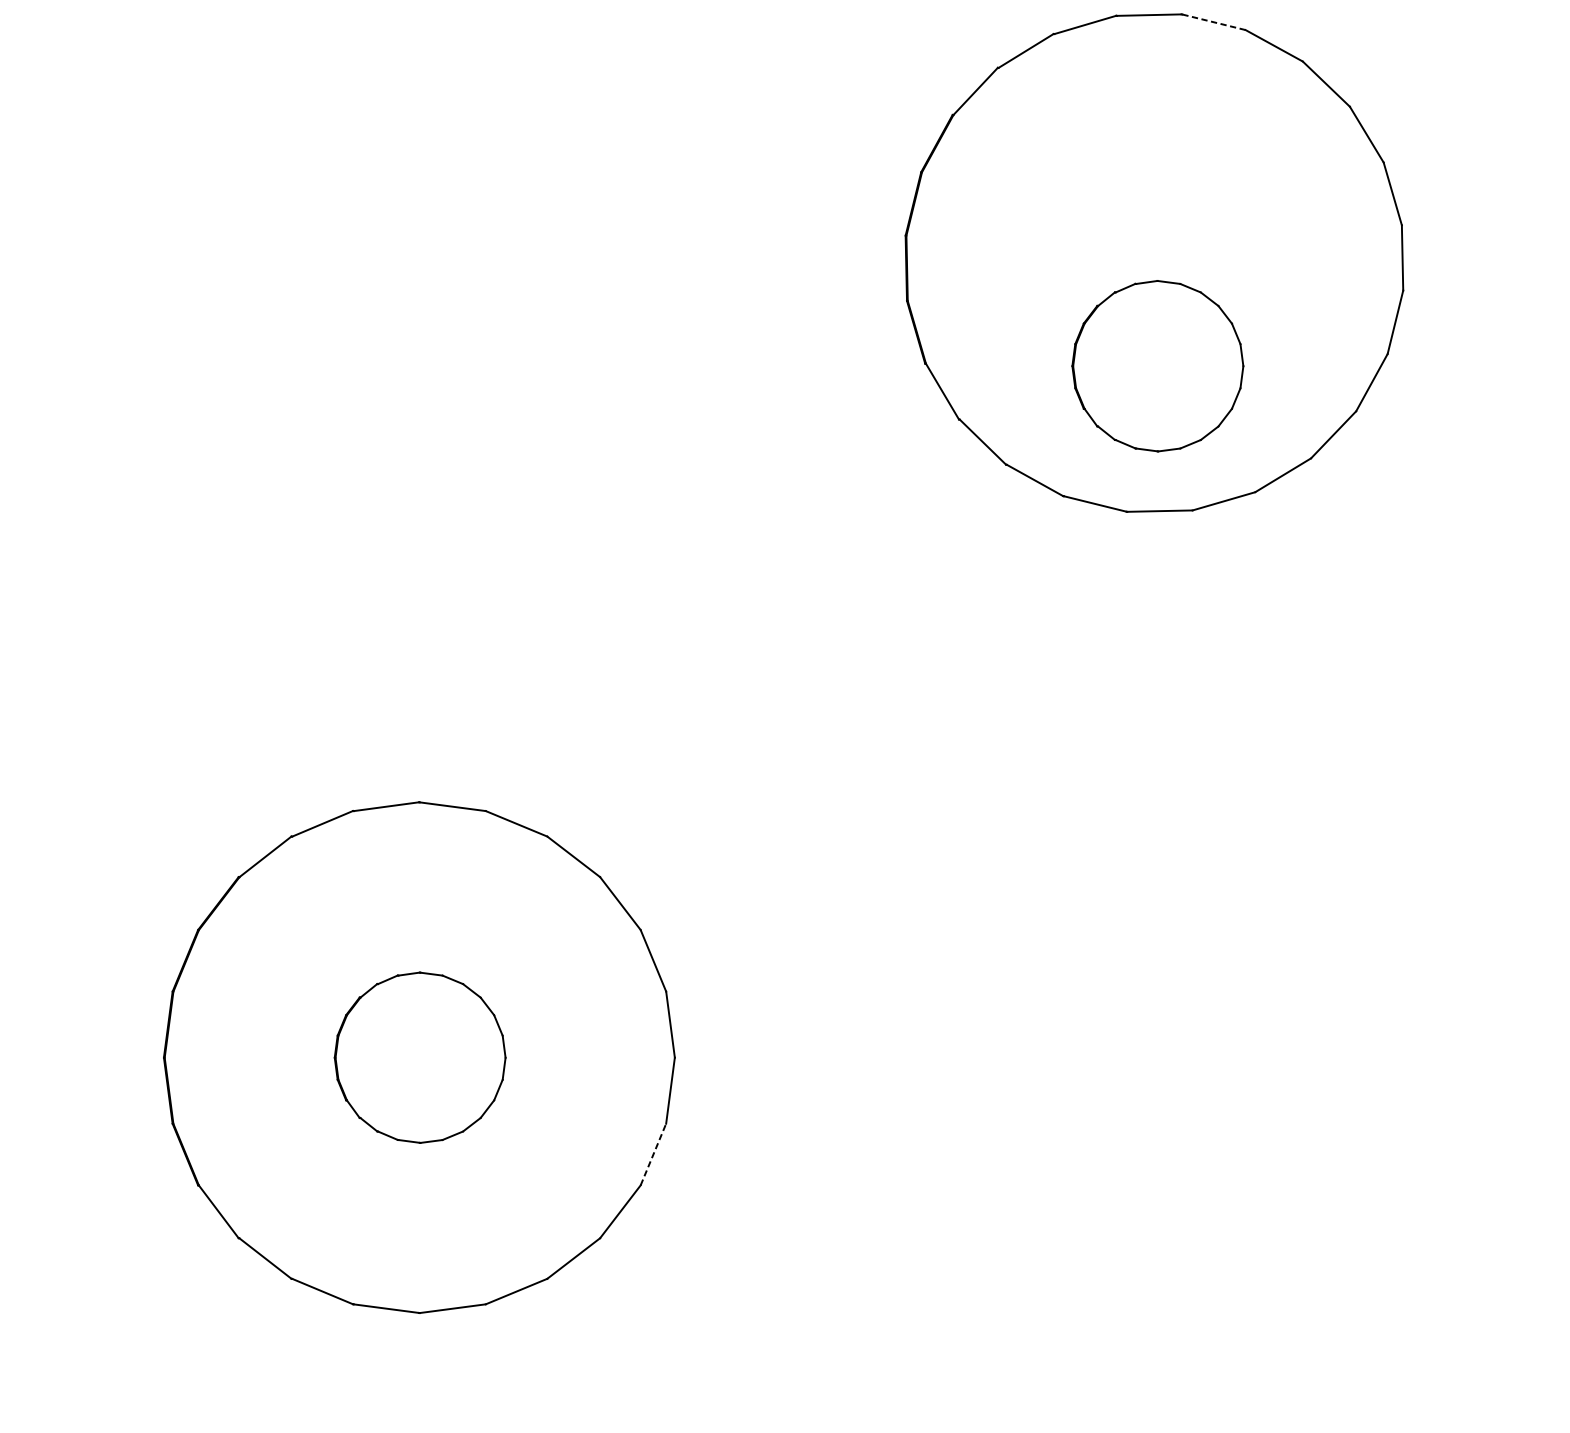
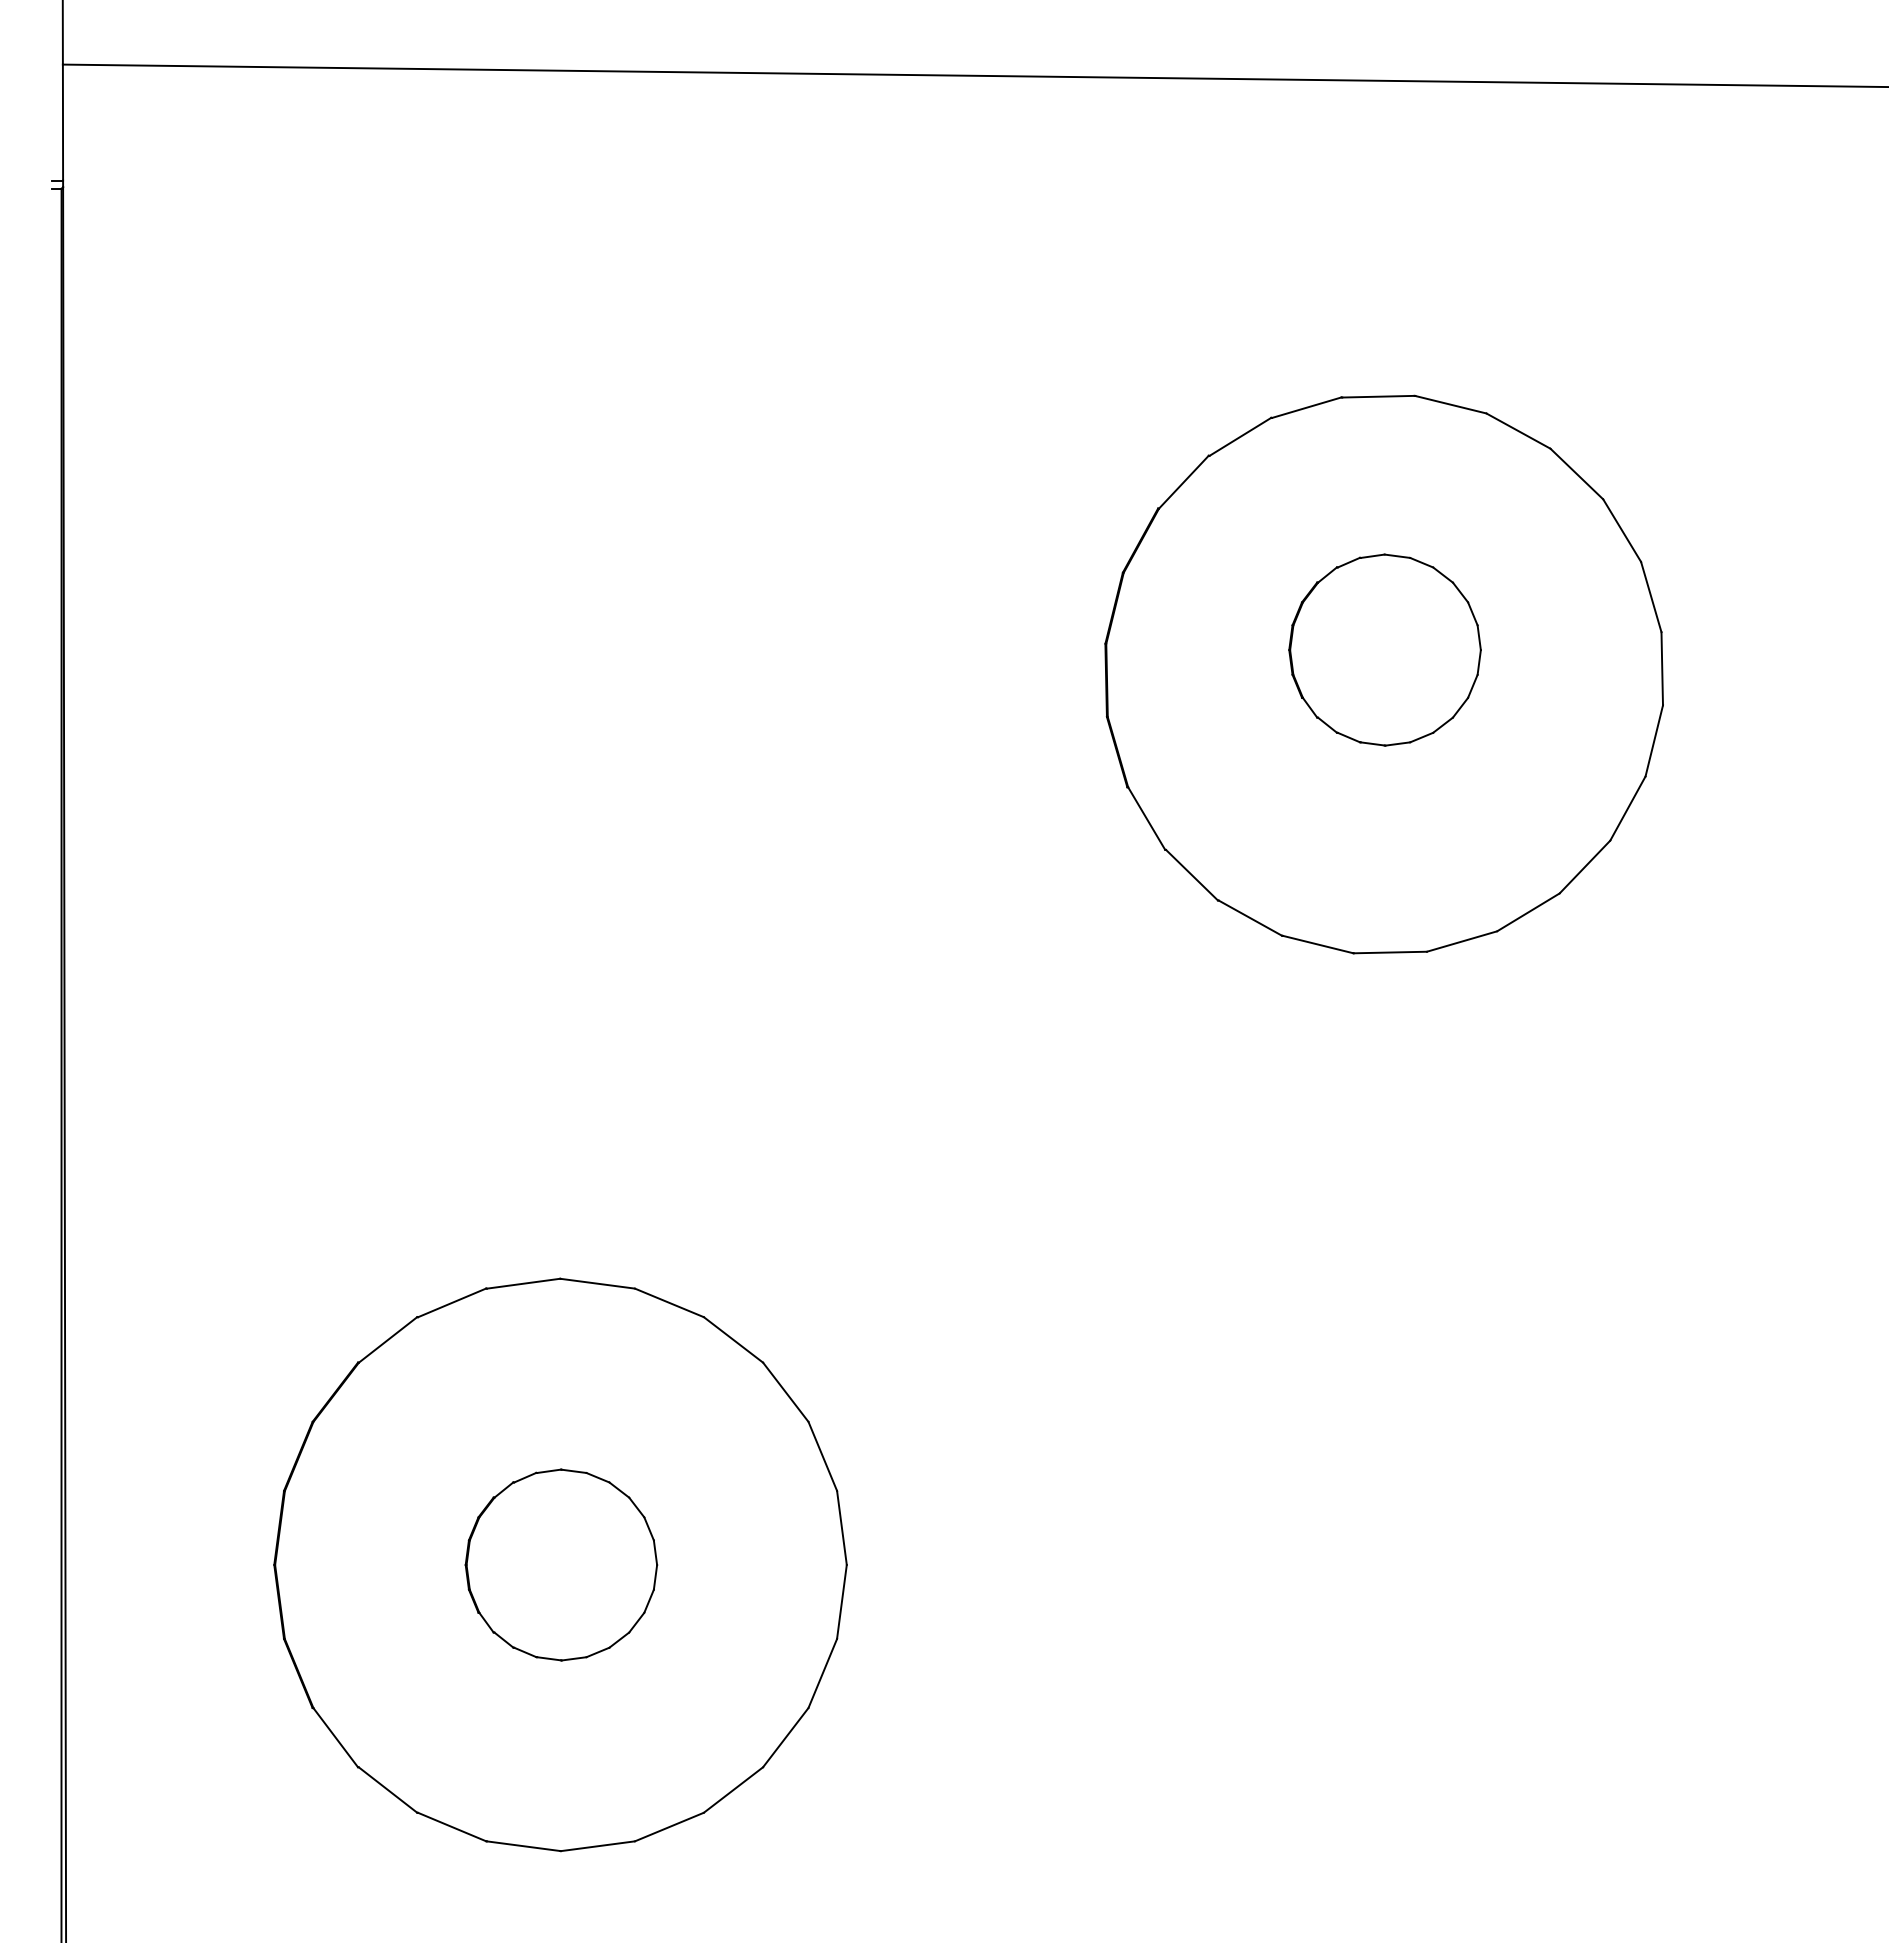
line: (1213, 22) -> (1450, 404), dashed -> solid
part: (1157, 365) -> (1384, 649), moved
line: (653, 1154) -> (822, 1673), dashed -> solid

